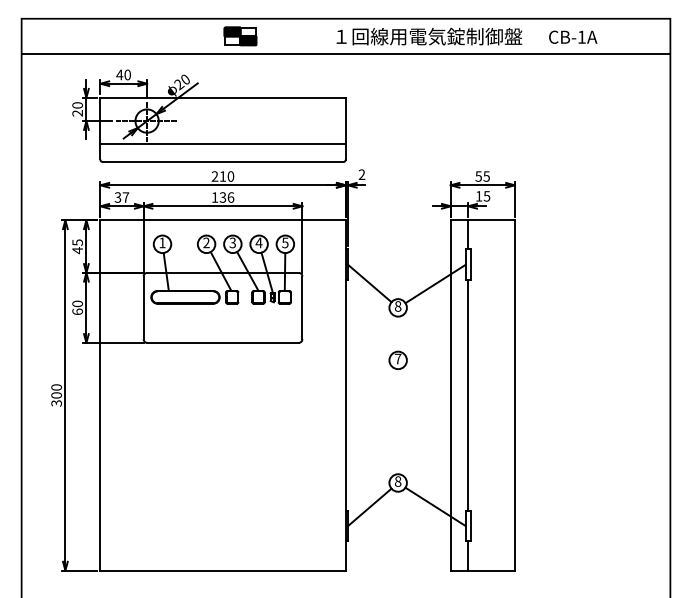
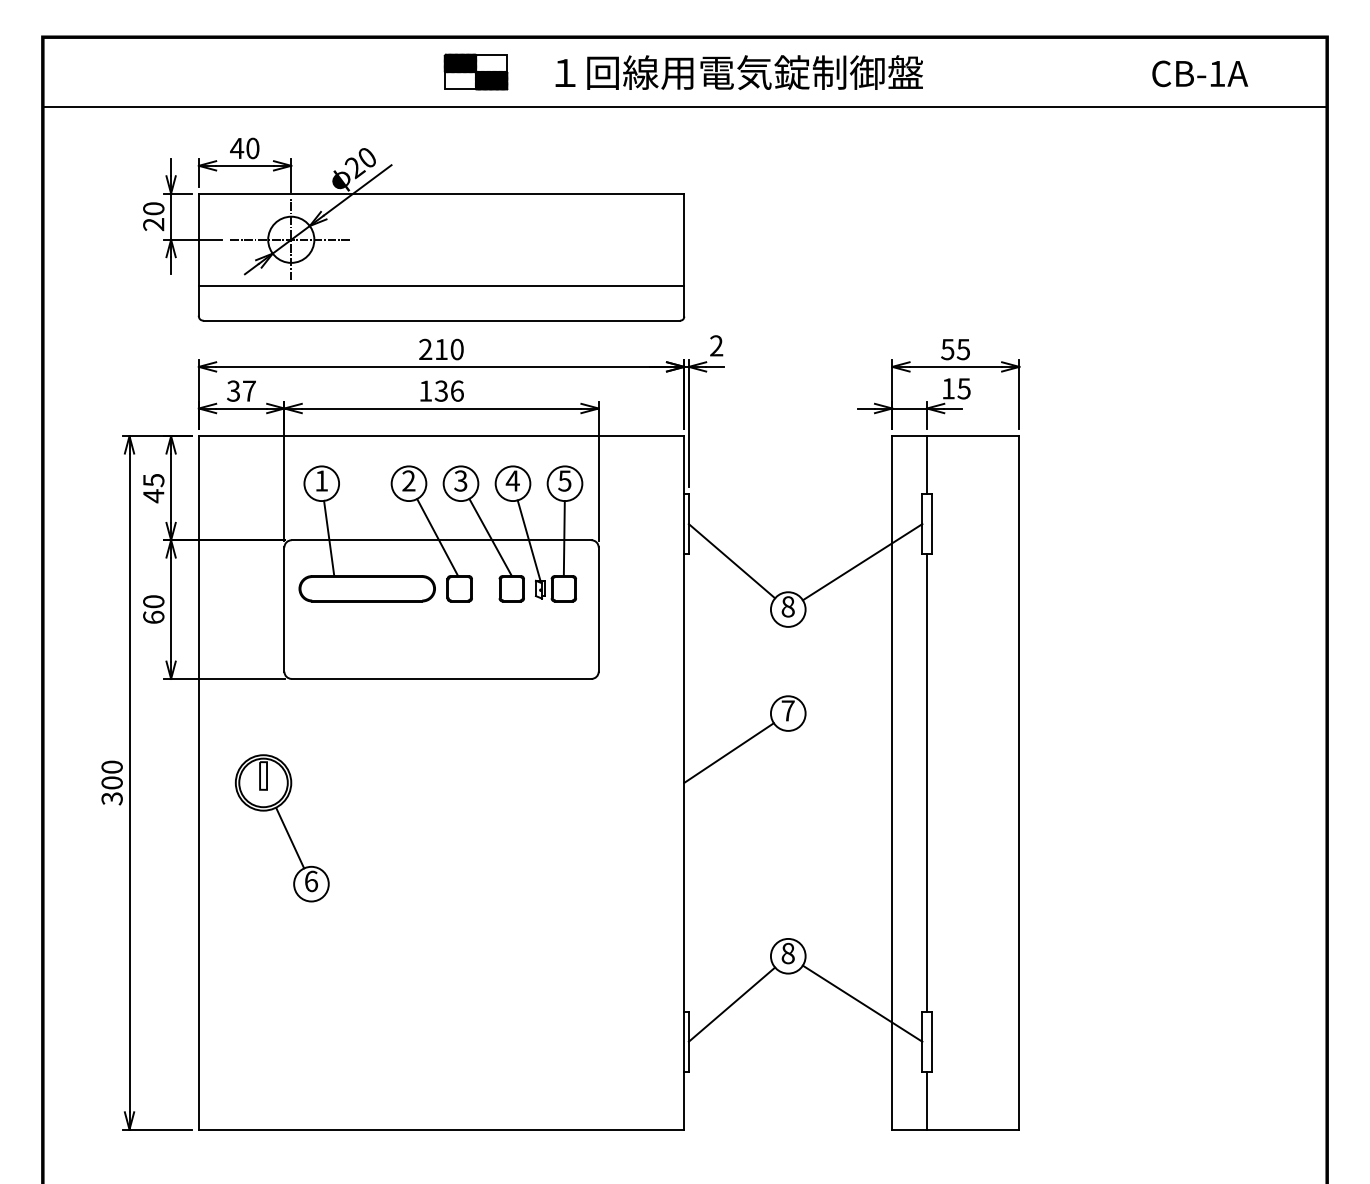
text: (429, 36) -> (739, 72), moved
text: (573, 36) -> (1200, 72), moved
line: (367, 380) -> (727, 753), added
part: (142, 418) -> (282, 828), added

